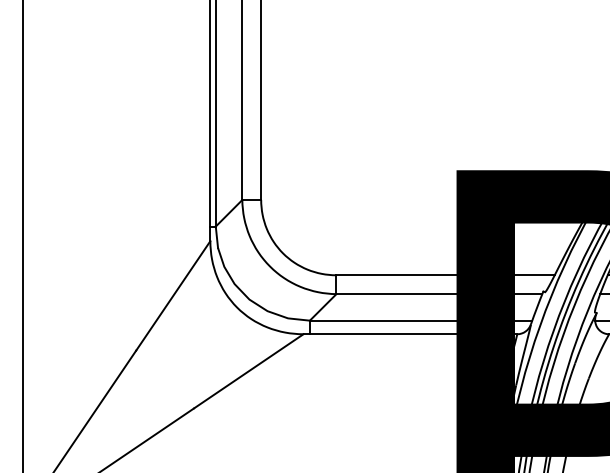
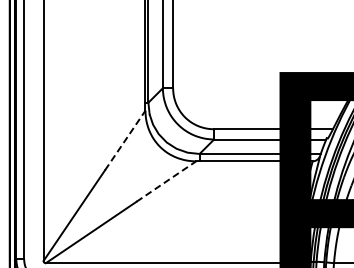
line: (173, 295) -> (125, 140), solid -> dashed
line: (248, 371) -> (166, 181), solid -> dashed

